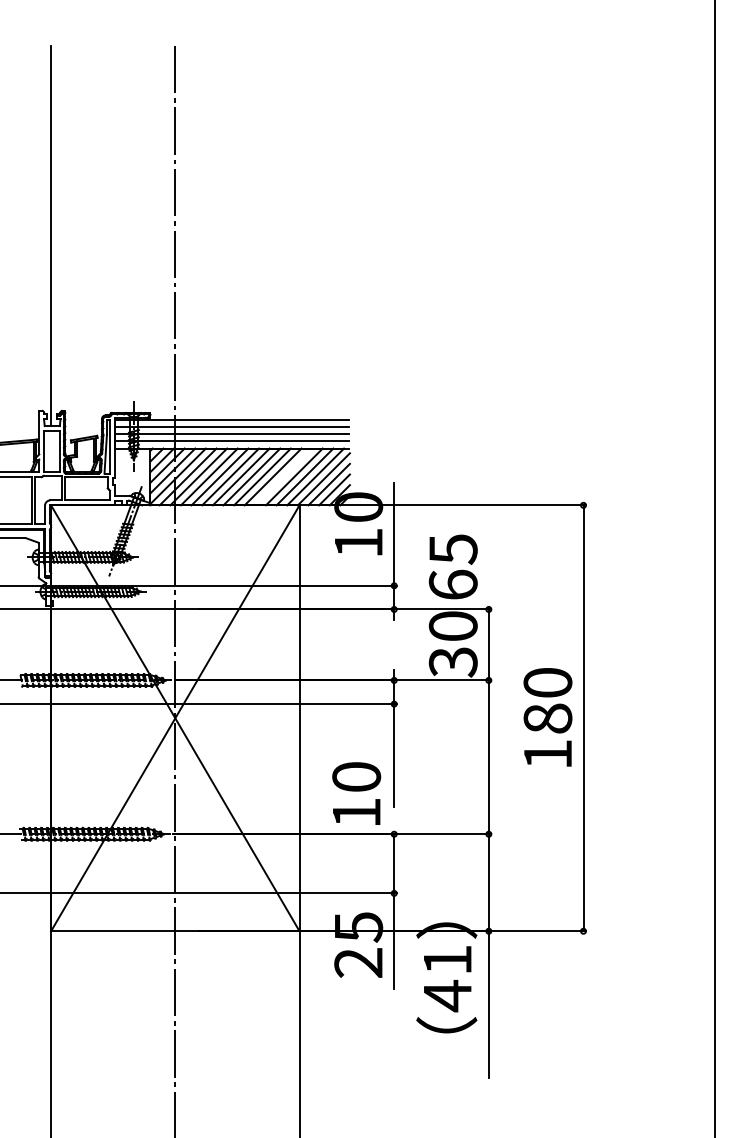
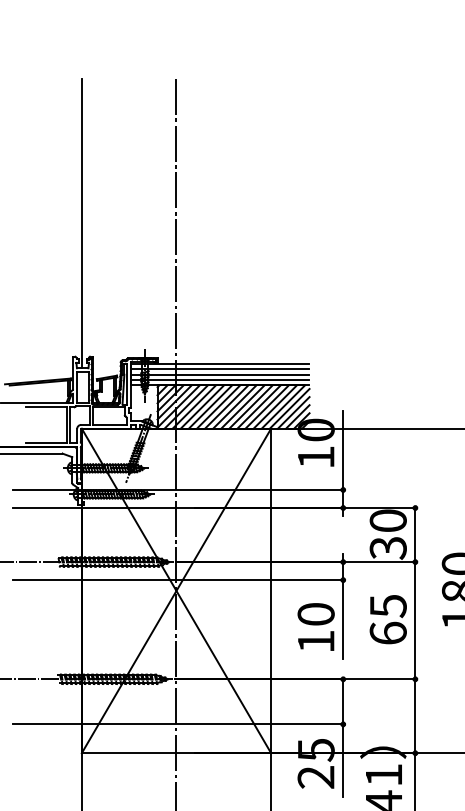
line: (283, 476) -> (258, 406), added
text: (452, 566) -> (387, 619), moved
text: (356, 793) -> (316, 626), moved

